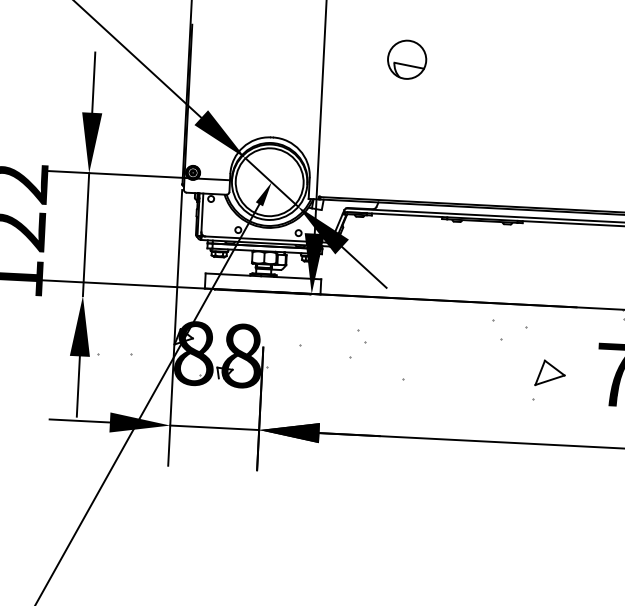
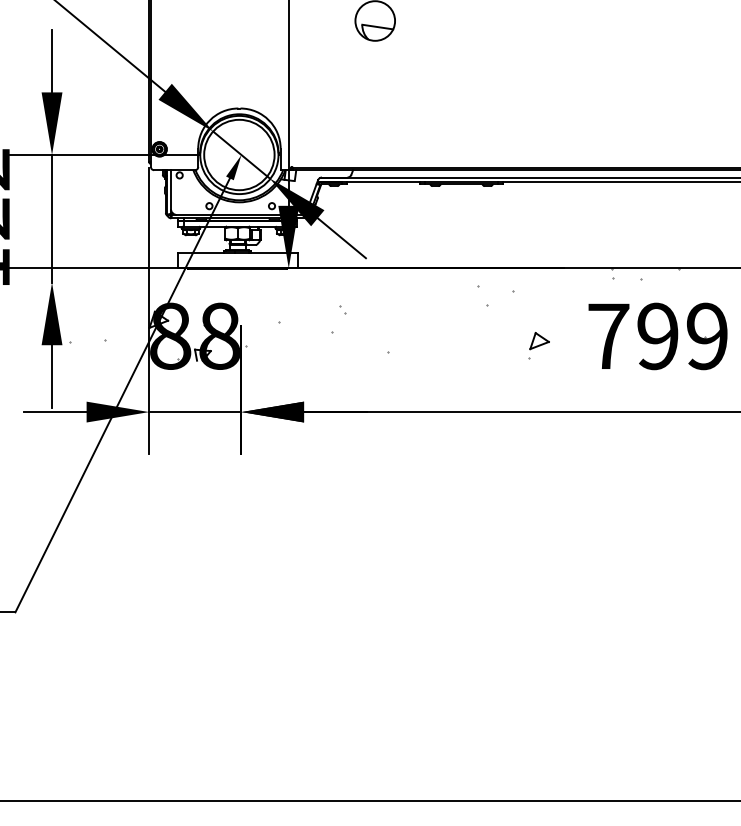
part: (361, 336) -> (342, 309), size x0.62
part: (548, 380) -> (538, 345), size x0.62

